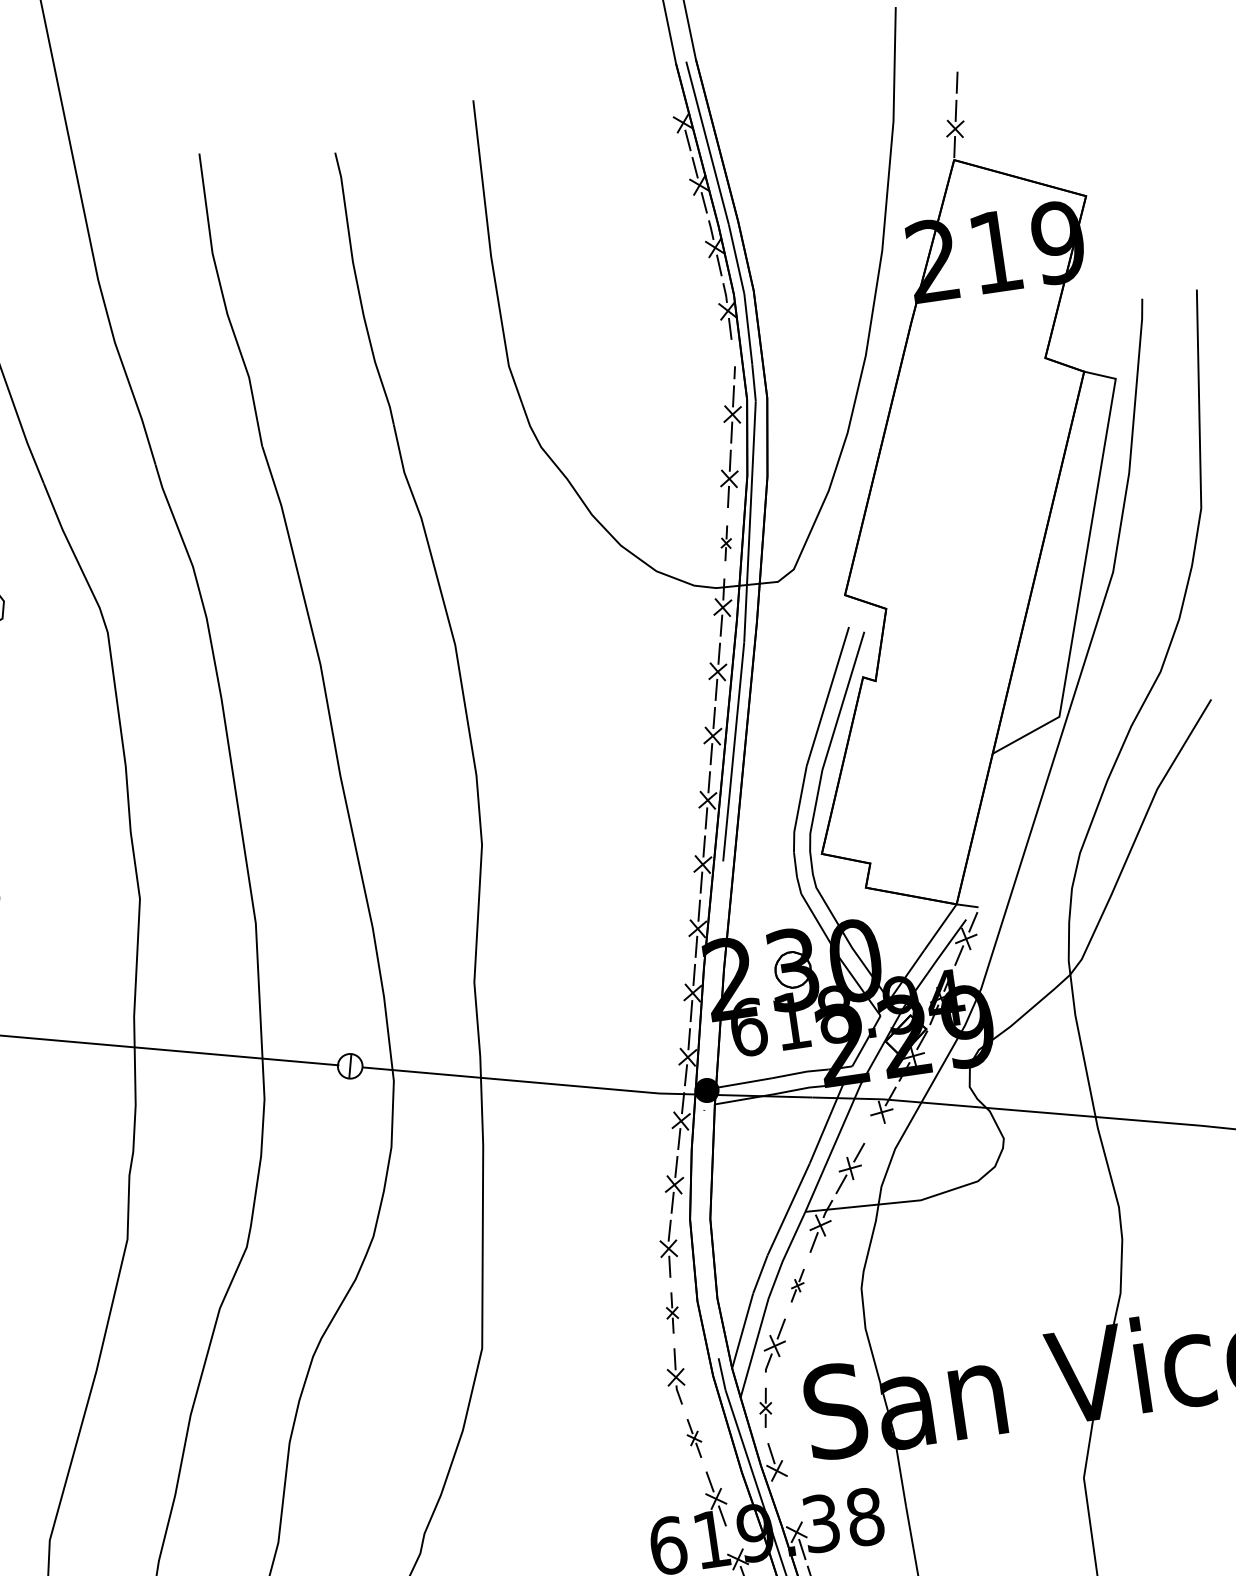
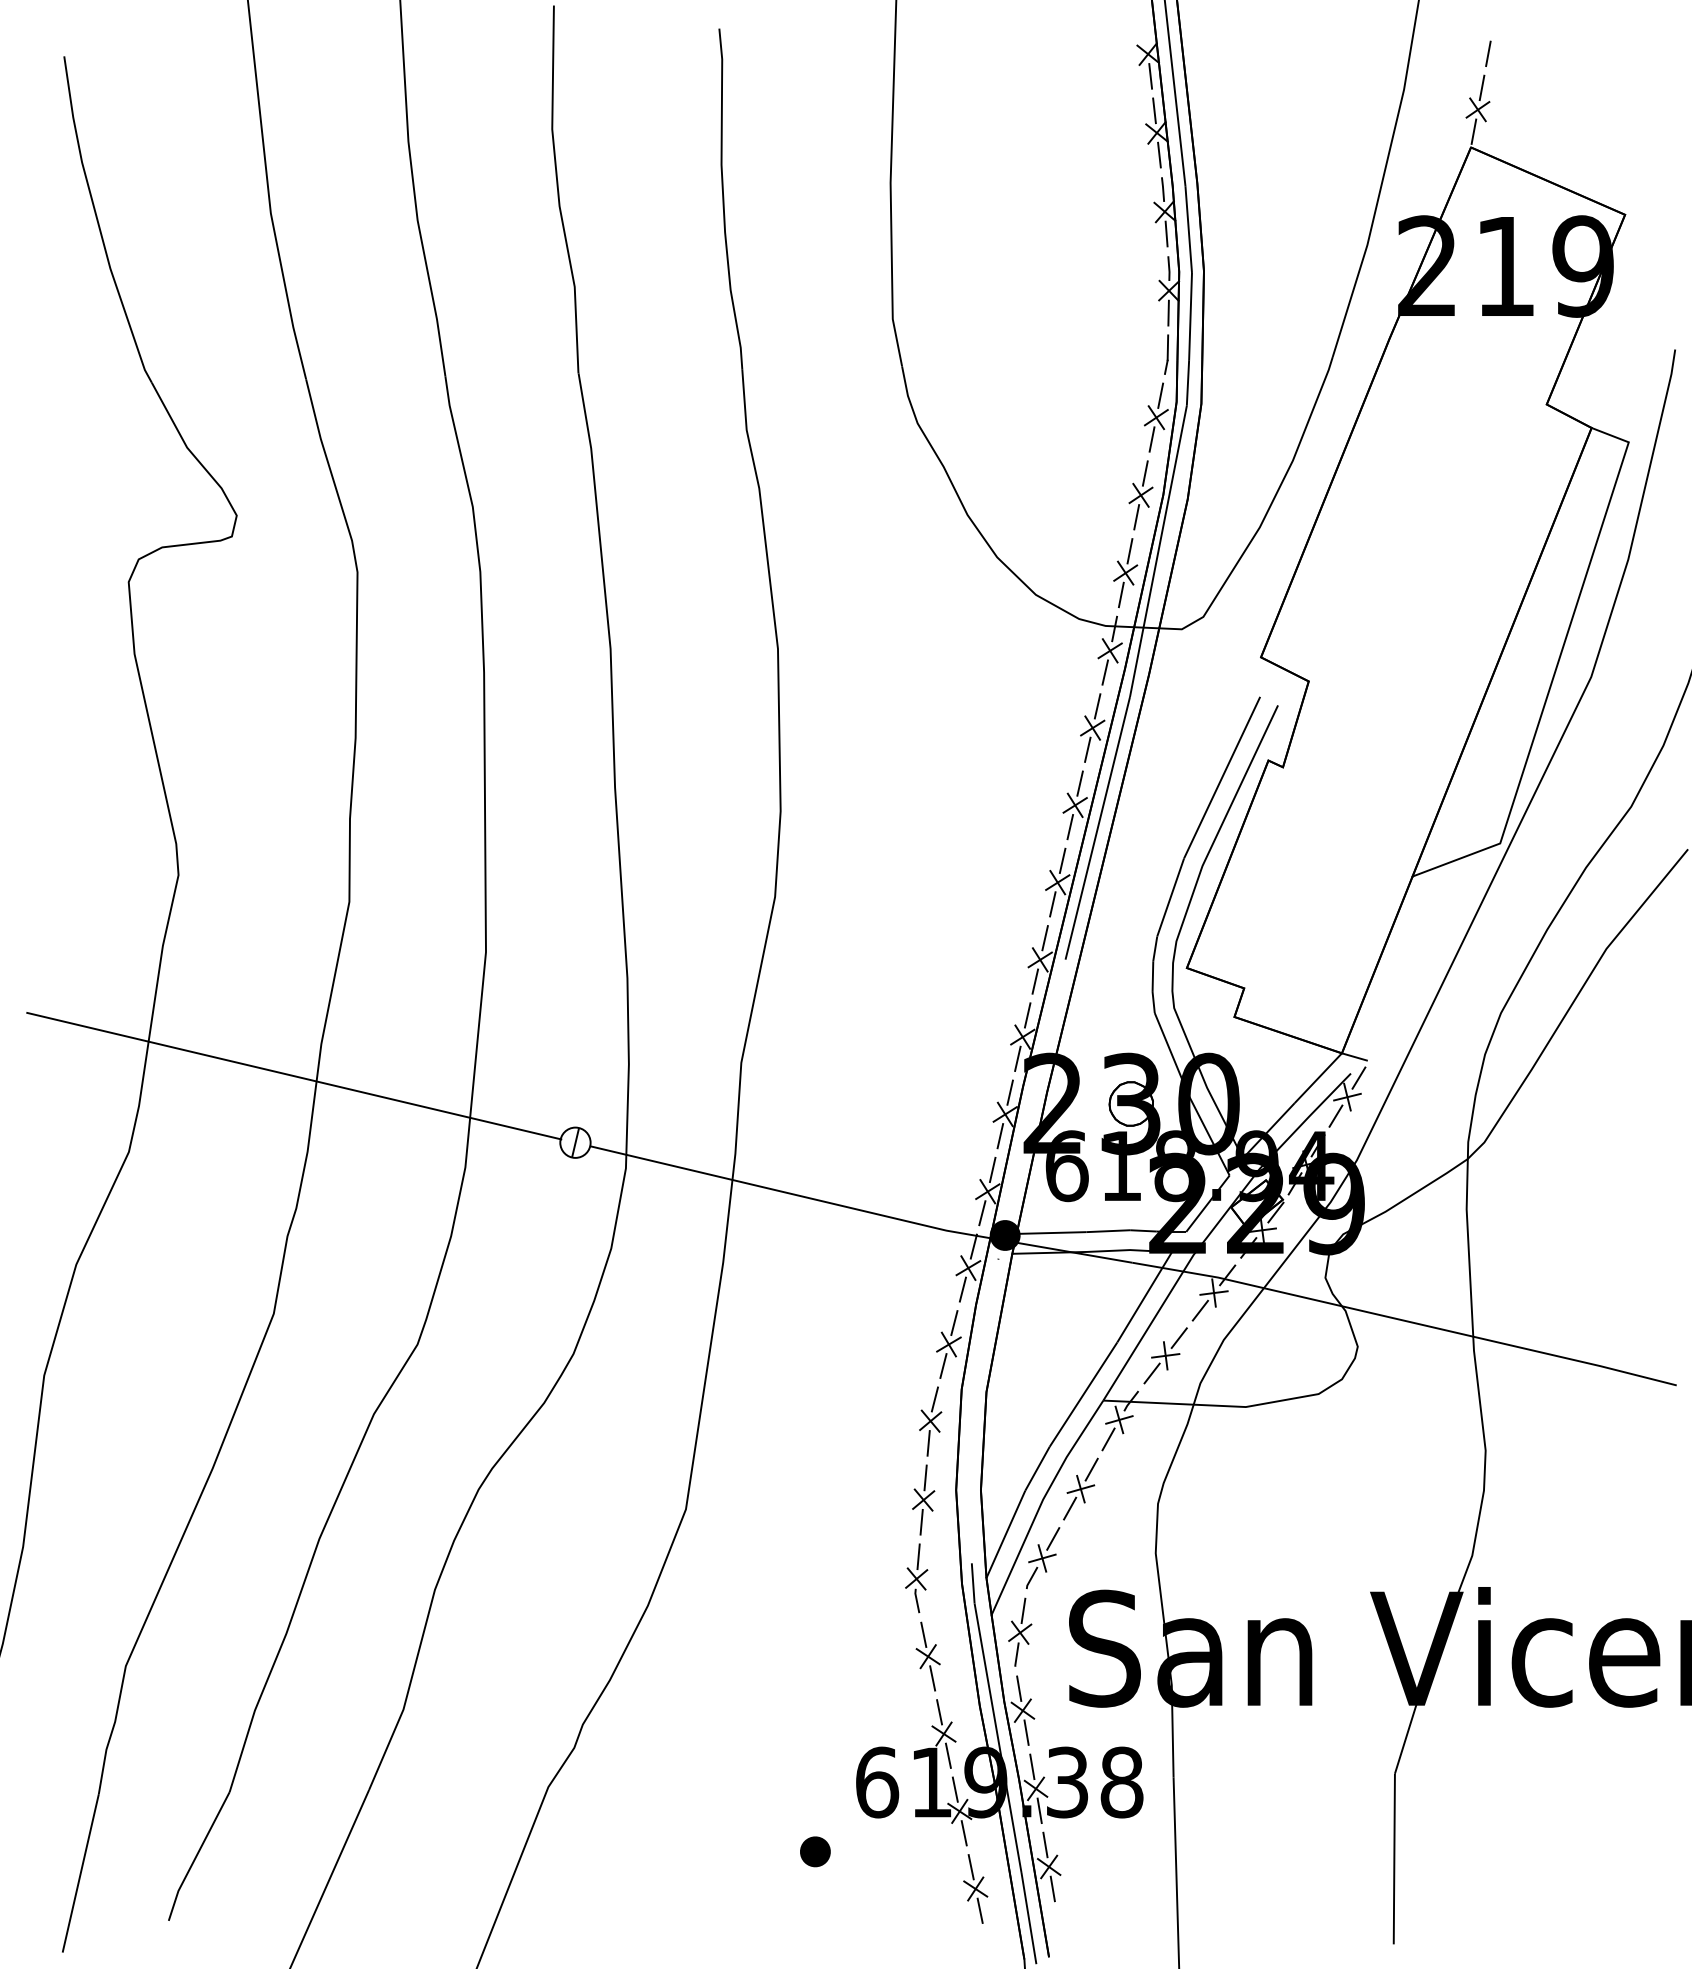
line: (733, 356) -> (1167, 347), added
part: (726, 543) -> (1125, 573), size x1.67
line: (872, 1128) -> (1199, 1310), added
part: (797, 1285) -> (1080, 1488), size x1.67
part: (672, 1312) -> (923, 1499), size x1.43
part: (765, 1407) -> (1020, 1631), size x1.43
part: (693, 1438) -> (927, 1656), size x1.43
line: (782, 1488) -> (1026, 1732), added
line: (791, 1514) -> (1032, 1766), added
line: (731, 1542) -> (954, 1789), added

